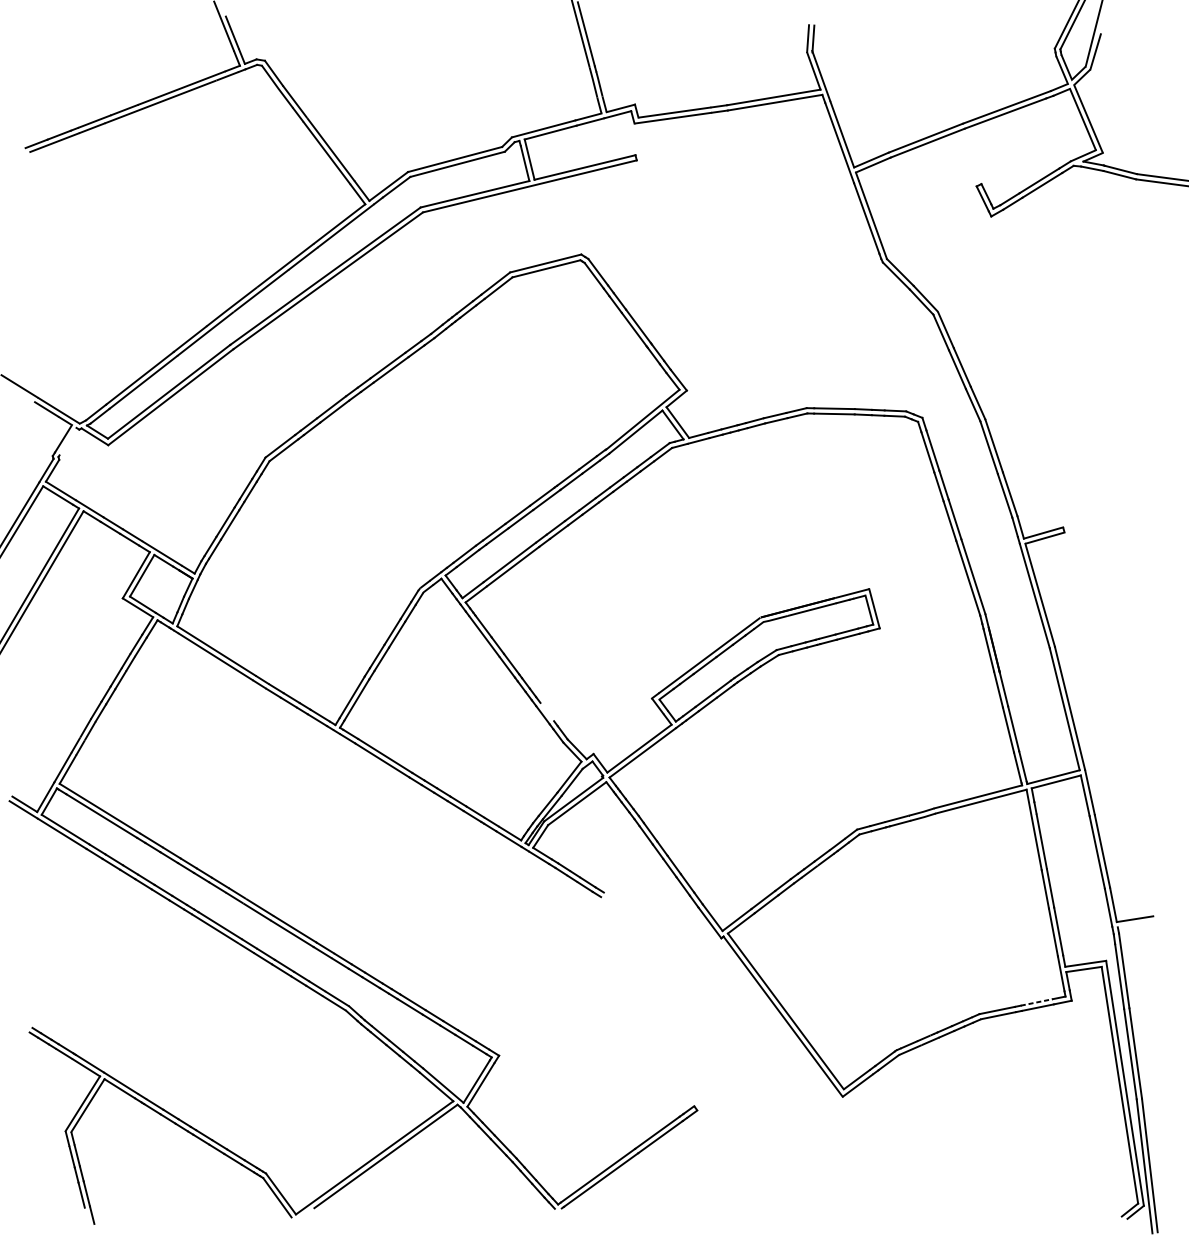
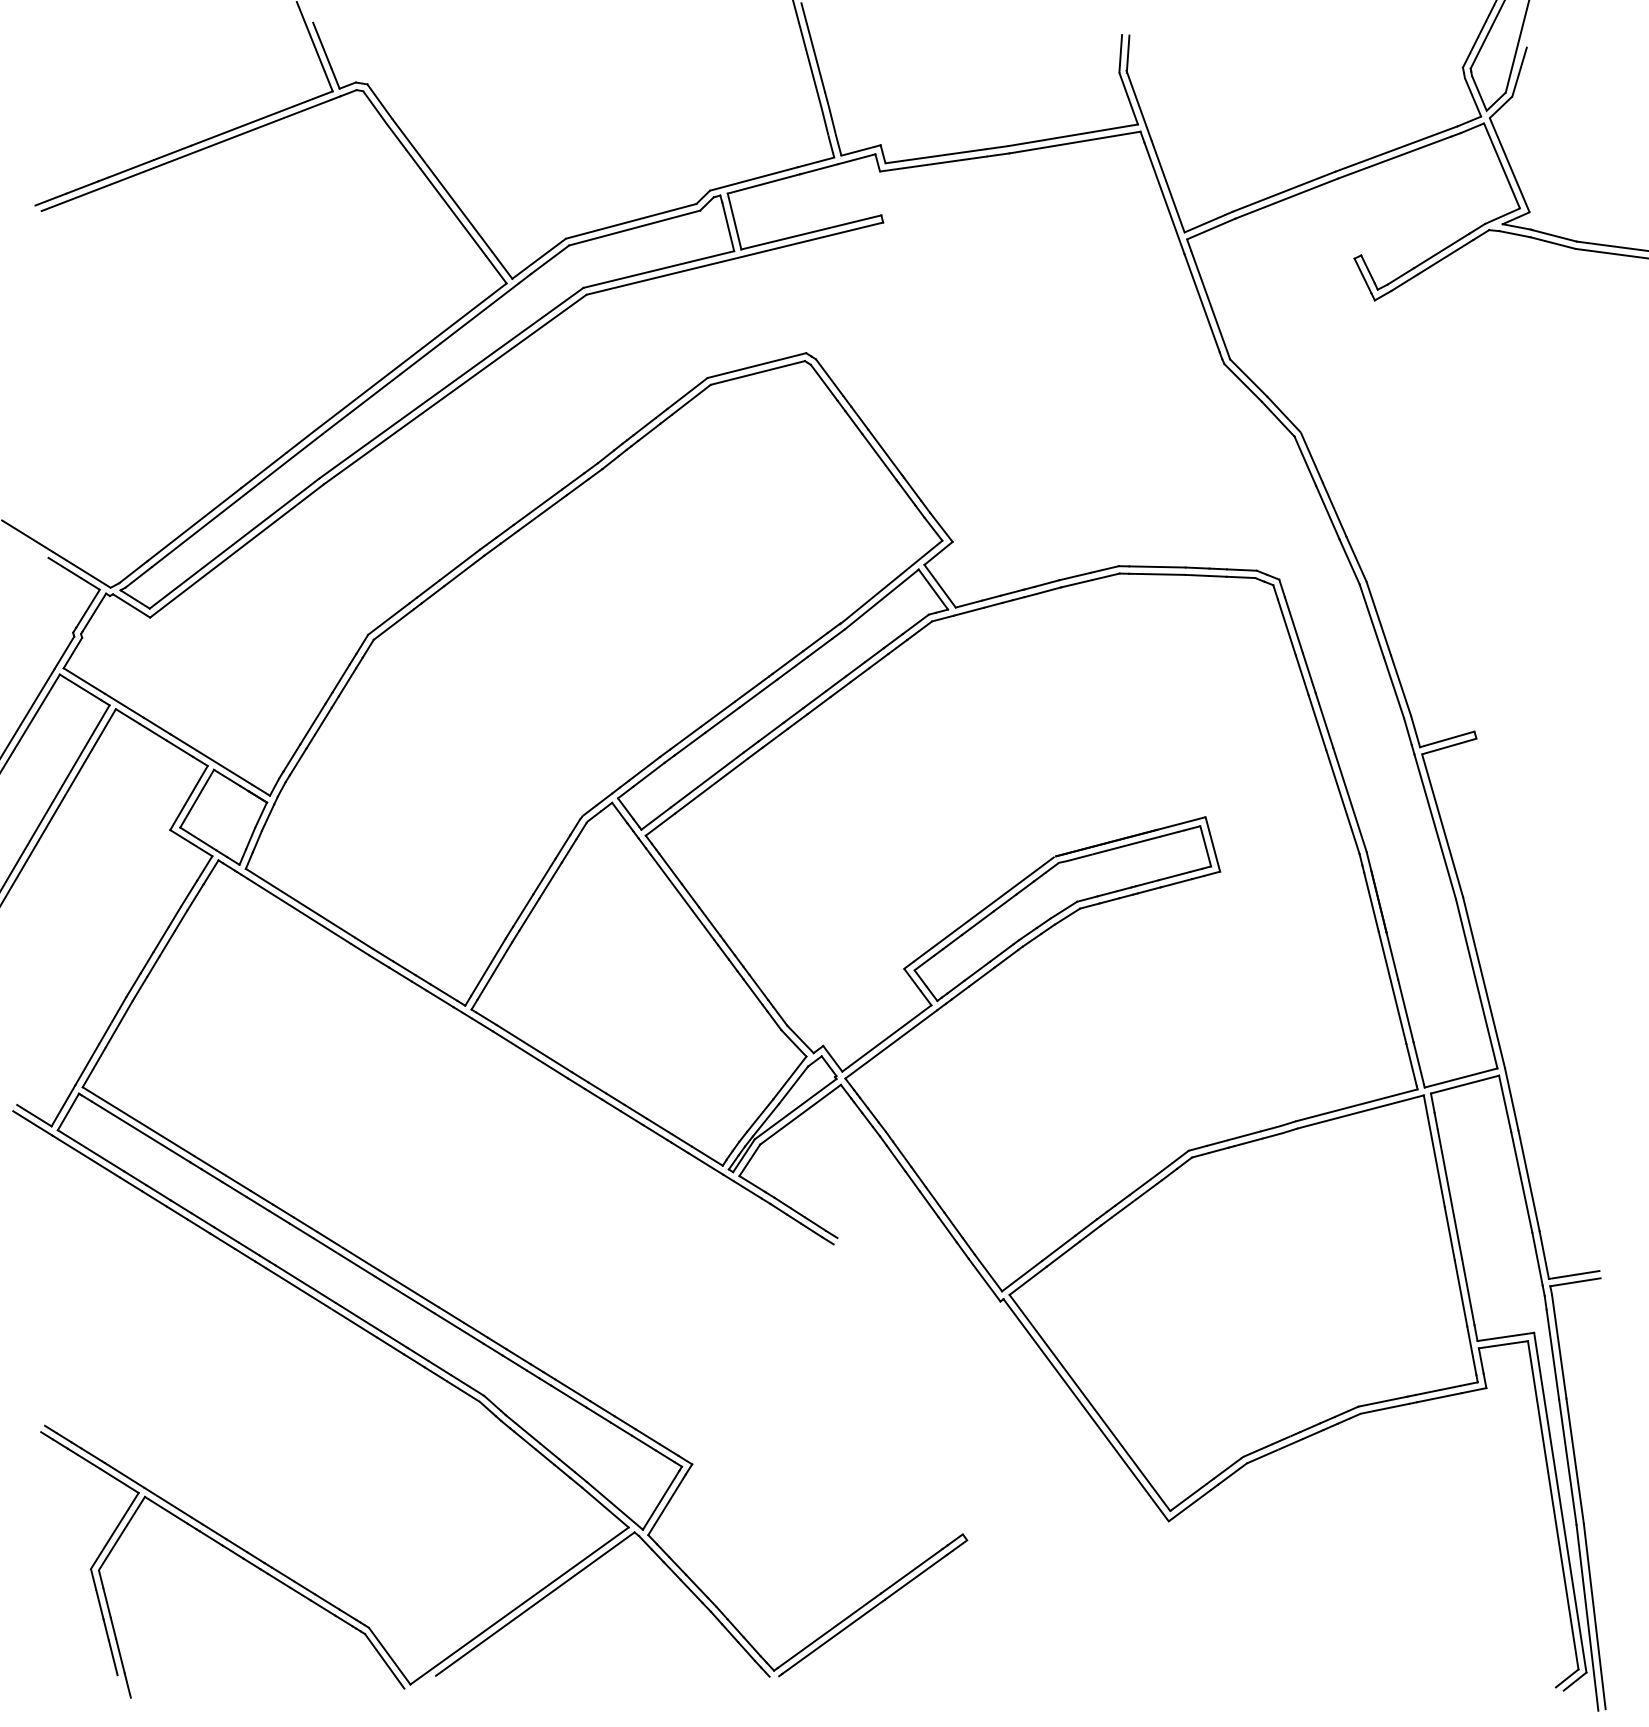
line: (68, 441) -> (94, 612), added
line: (546, 711) -> (758, 987), added
line: (1135, 924) -> (1575, 1282), added
line: (1036, 1002) -> (1437, 1390), dashed -> solid

